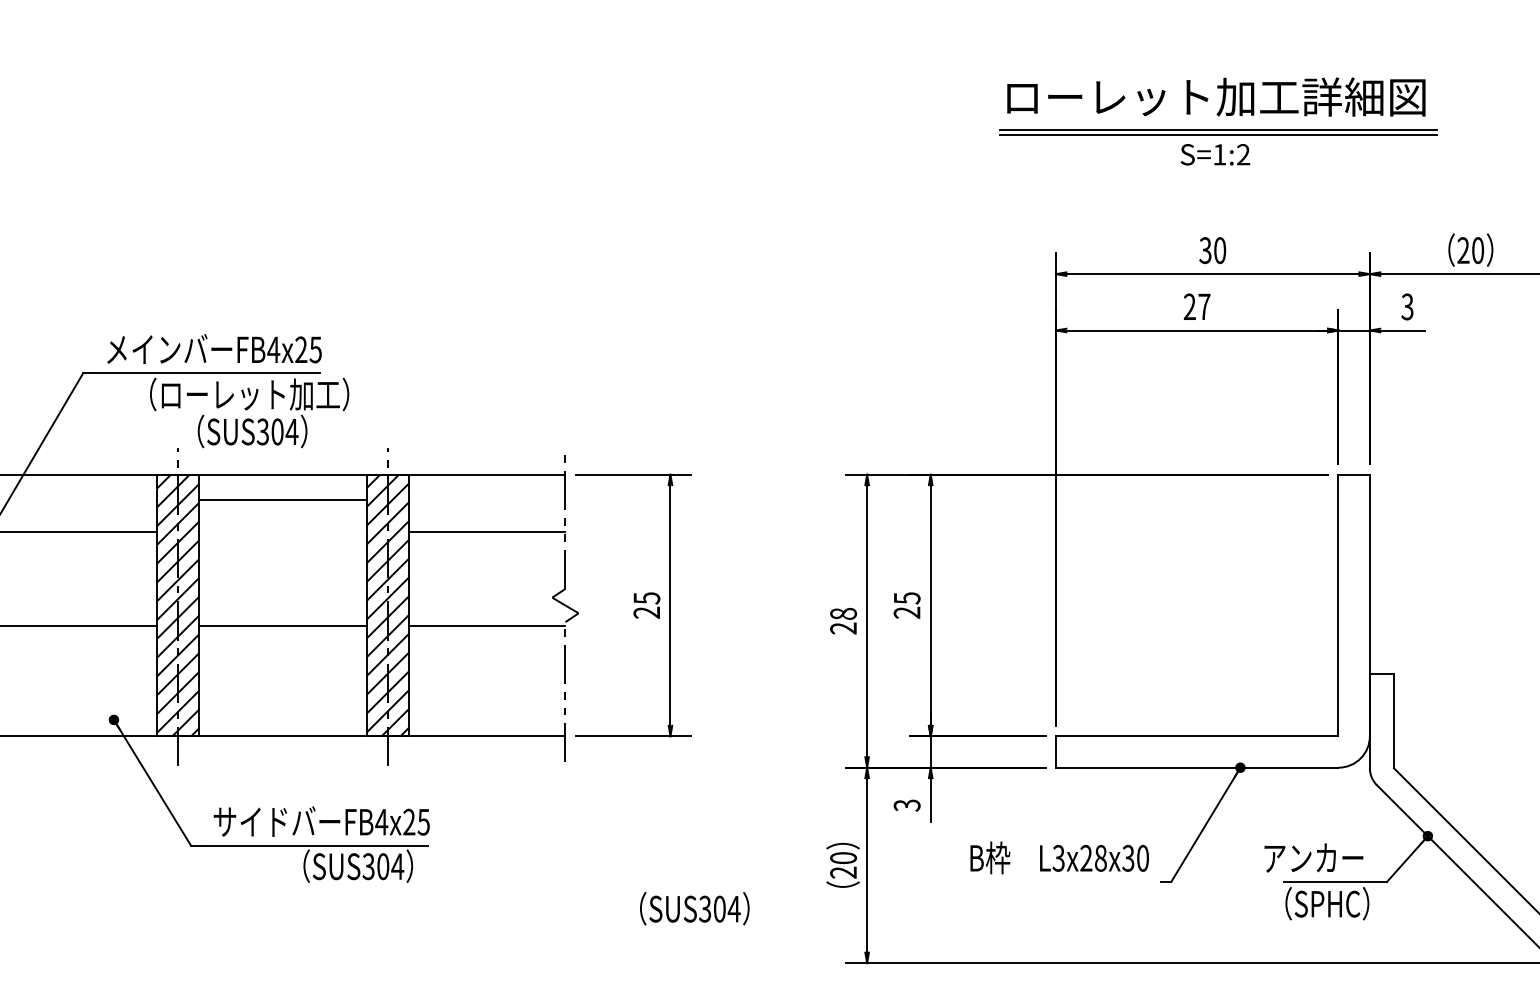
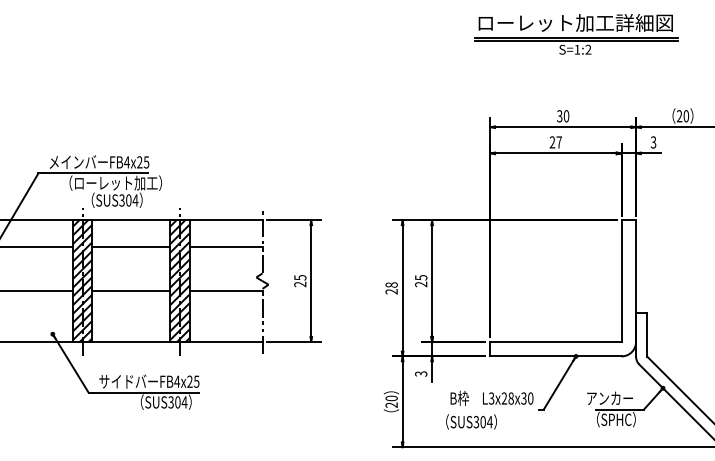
part: (1217, 121) -> (576, 34), moved
line: (283, 500) -> (131, 247), moved
text: (694, 907) -> (471, 421), moved

